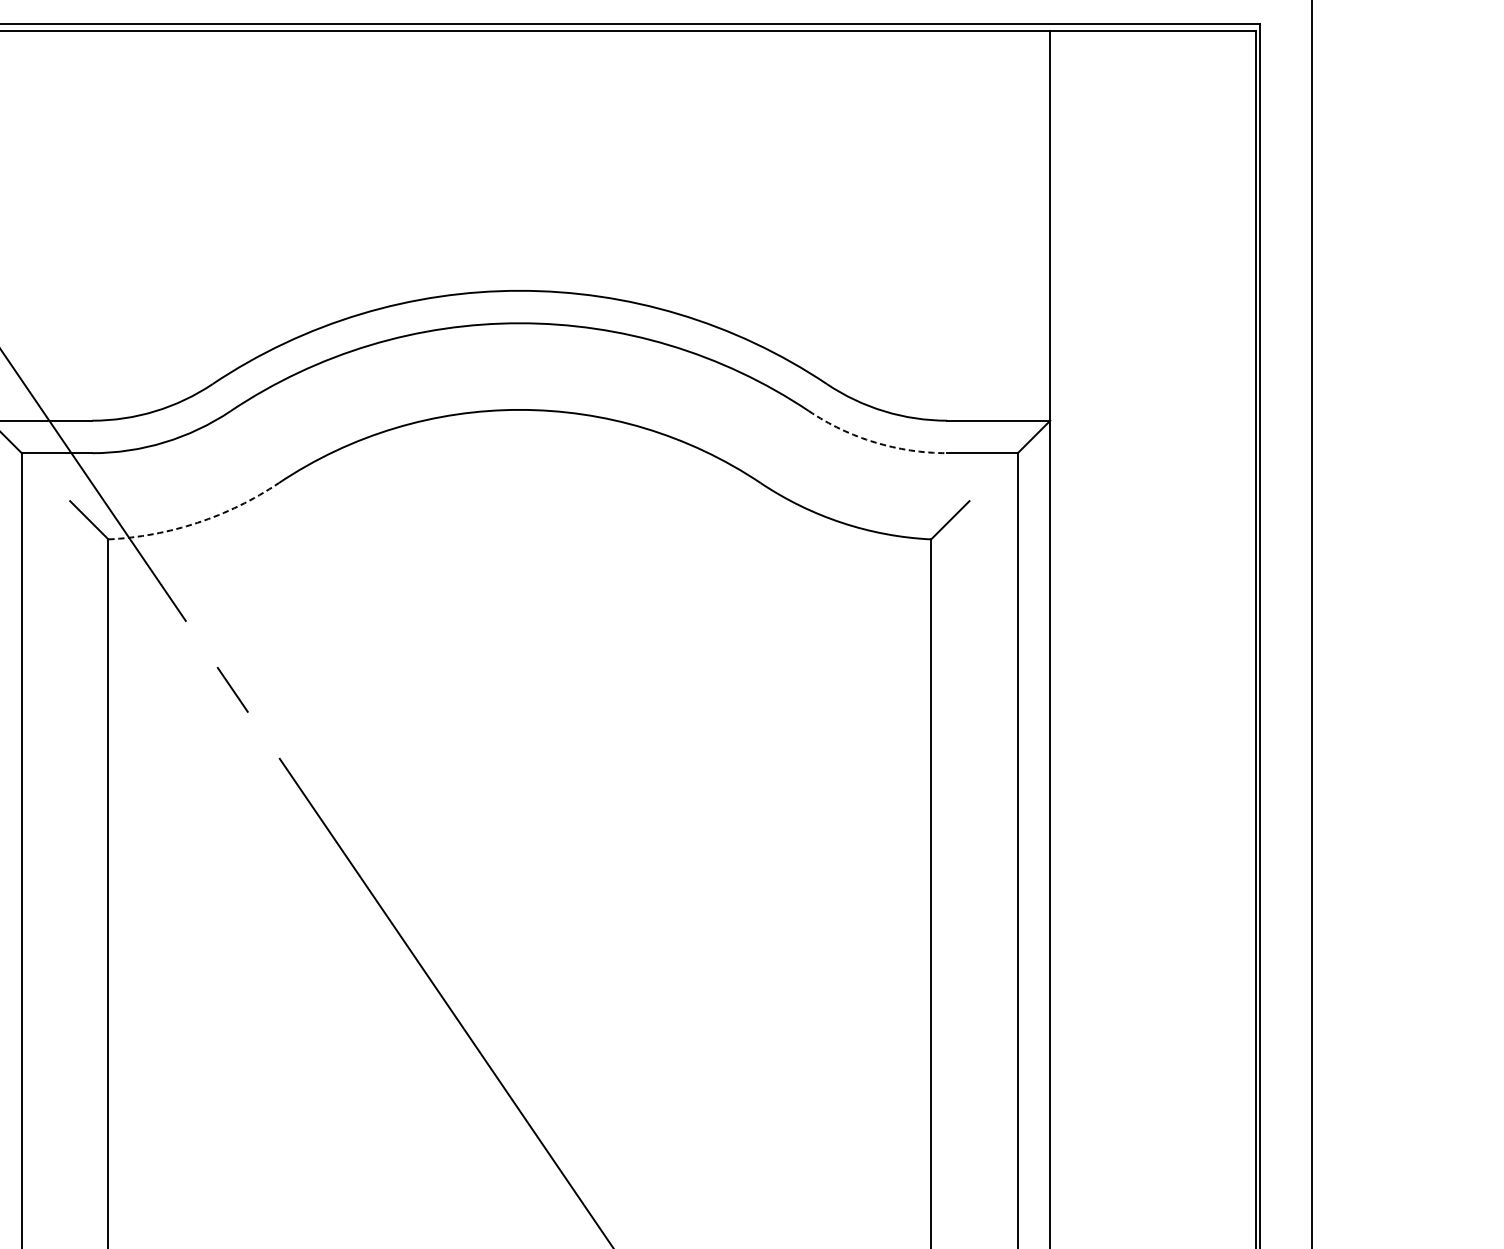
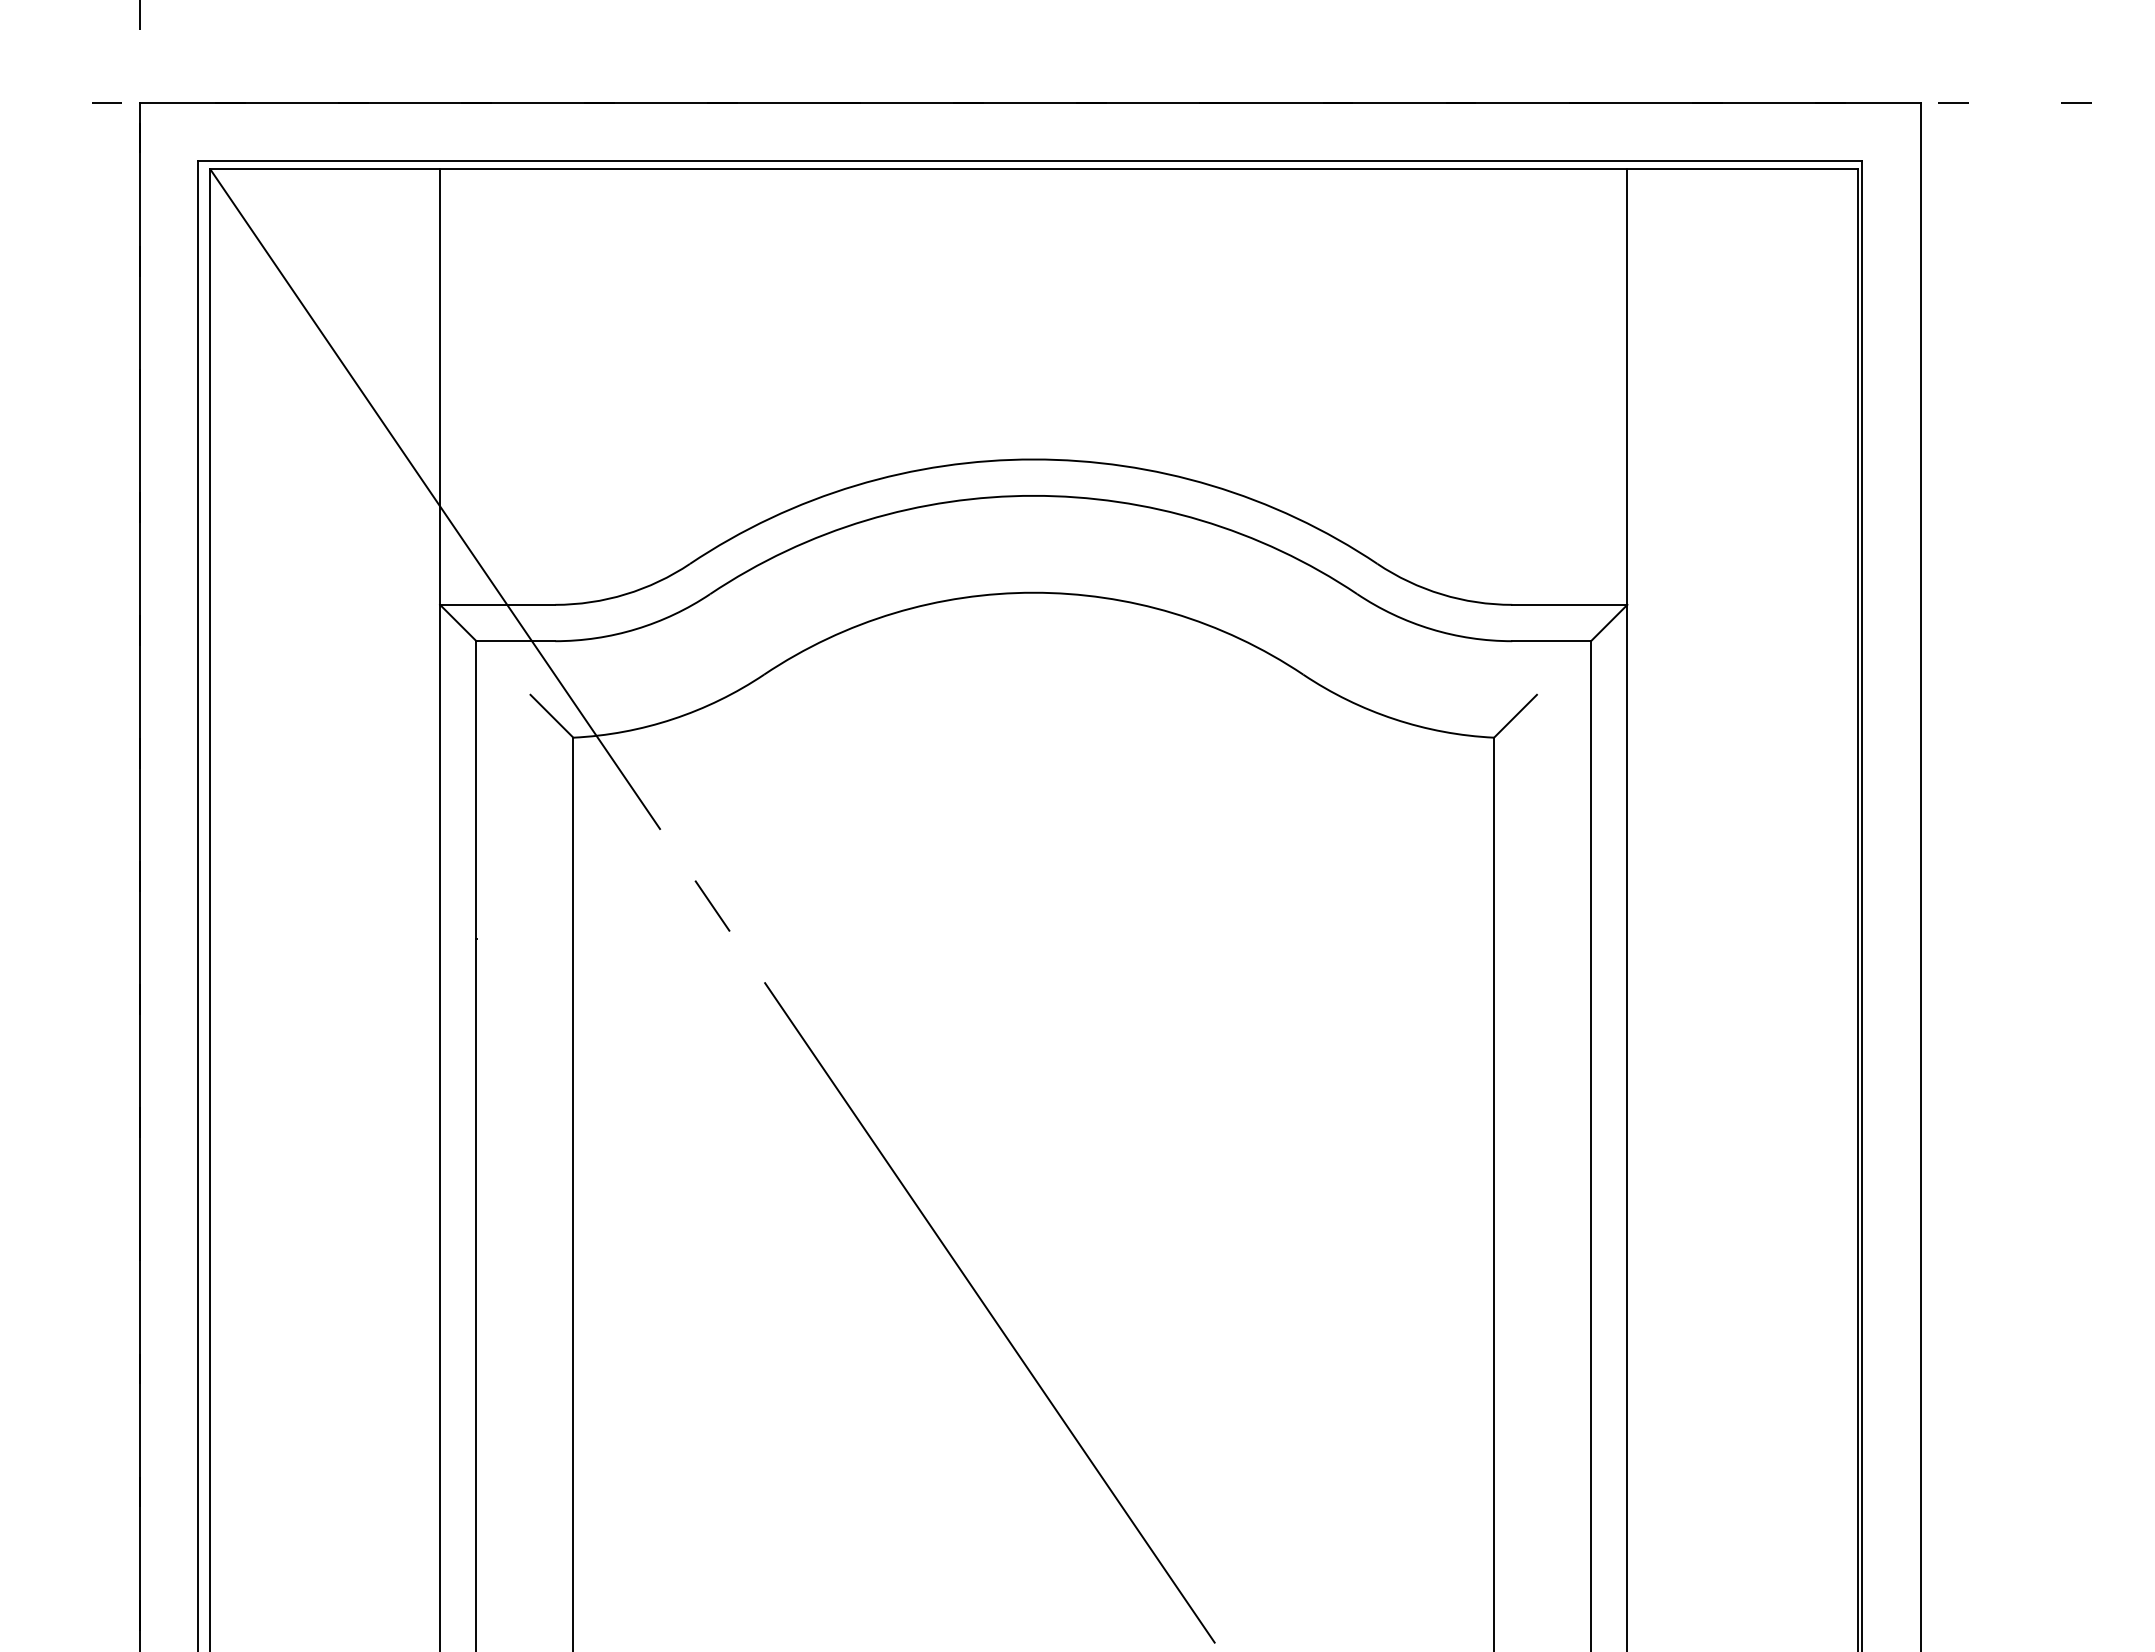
arc: (875, 442) -> (1431, 629), dashed -> solid
arc: (197, 523) -> (673, 719), dashed -> solid

